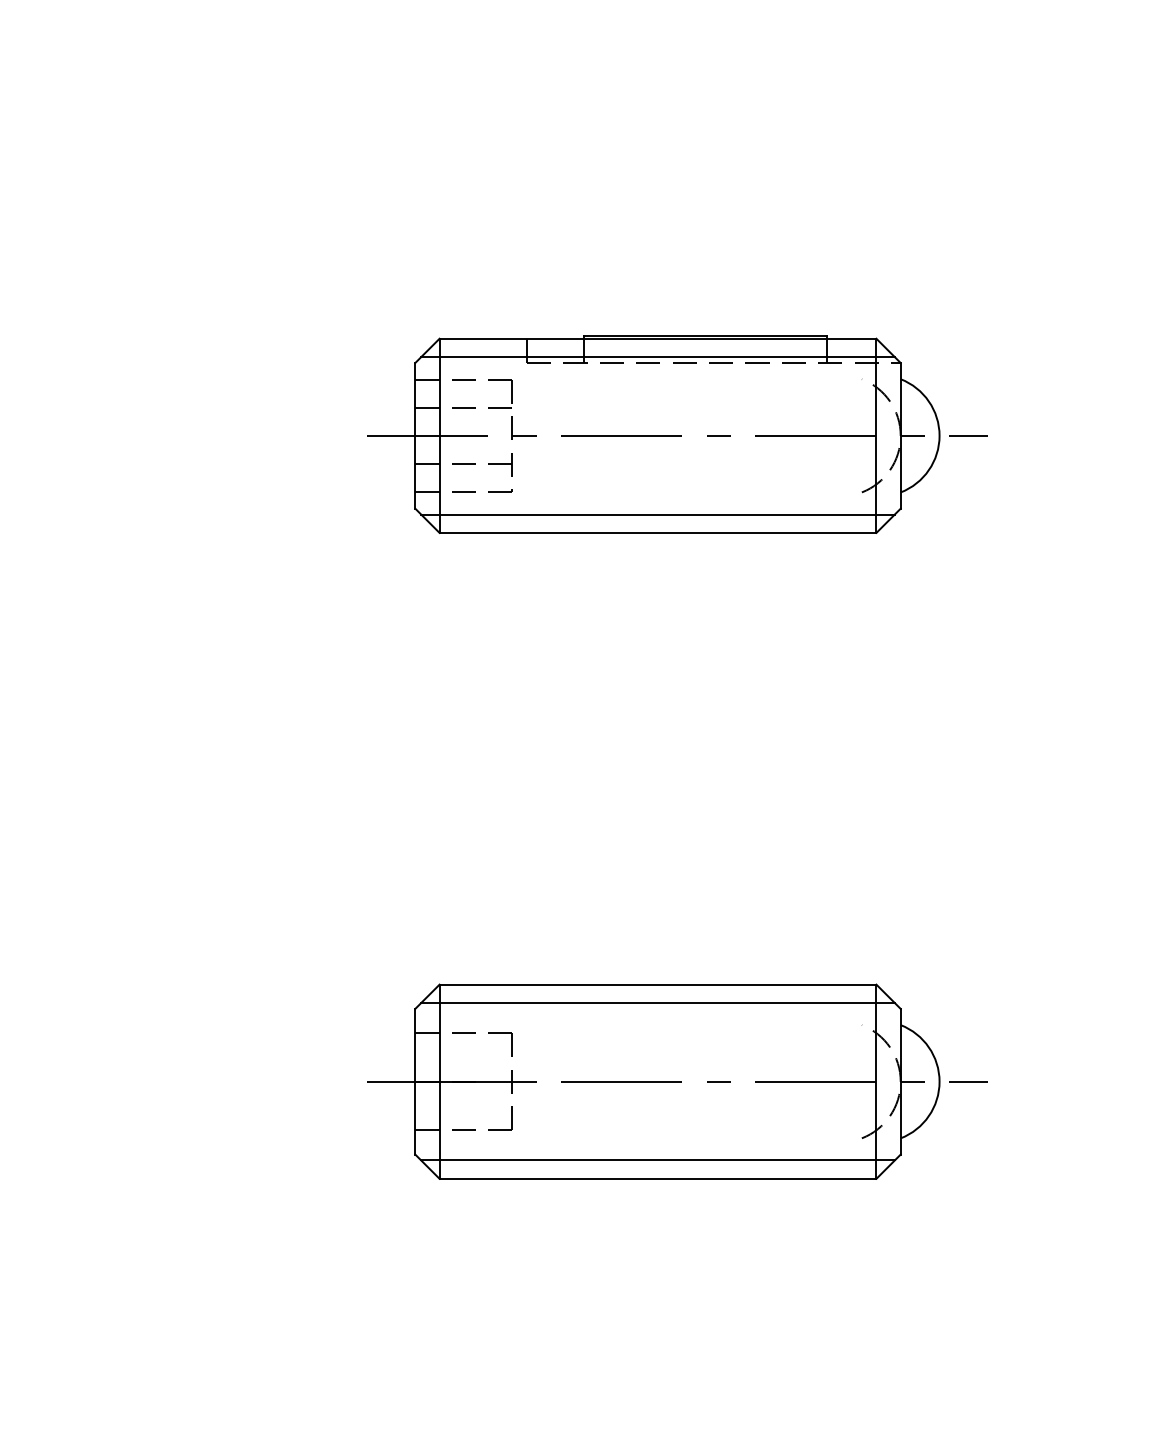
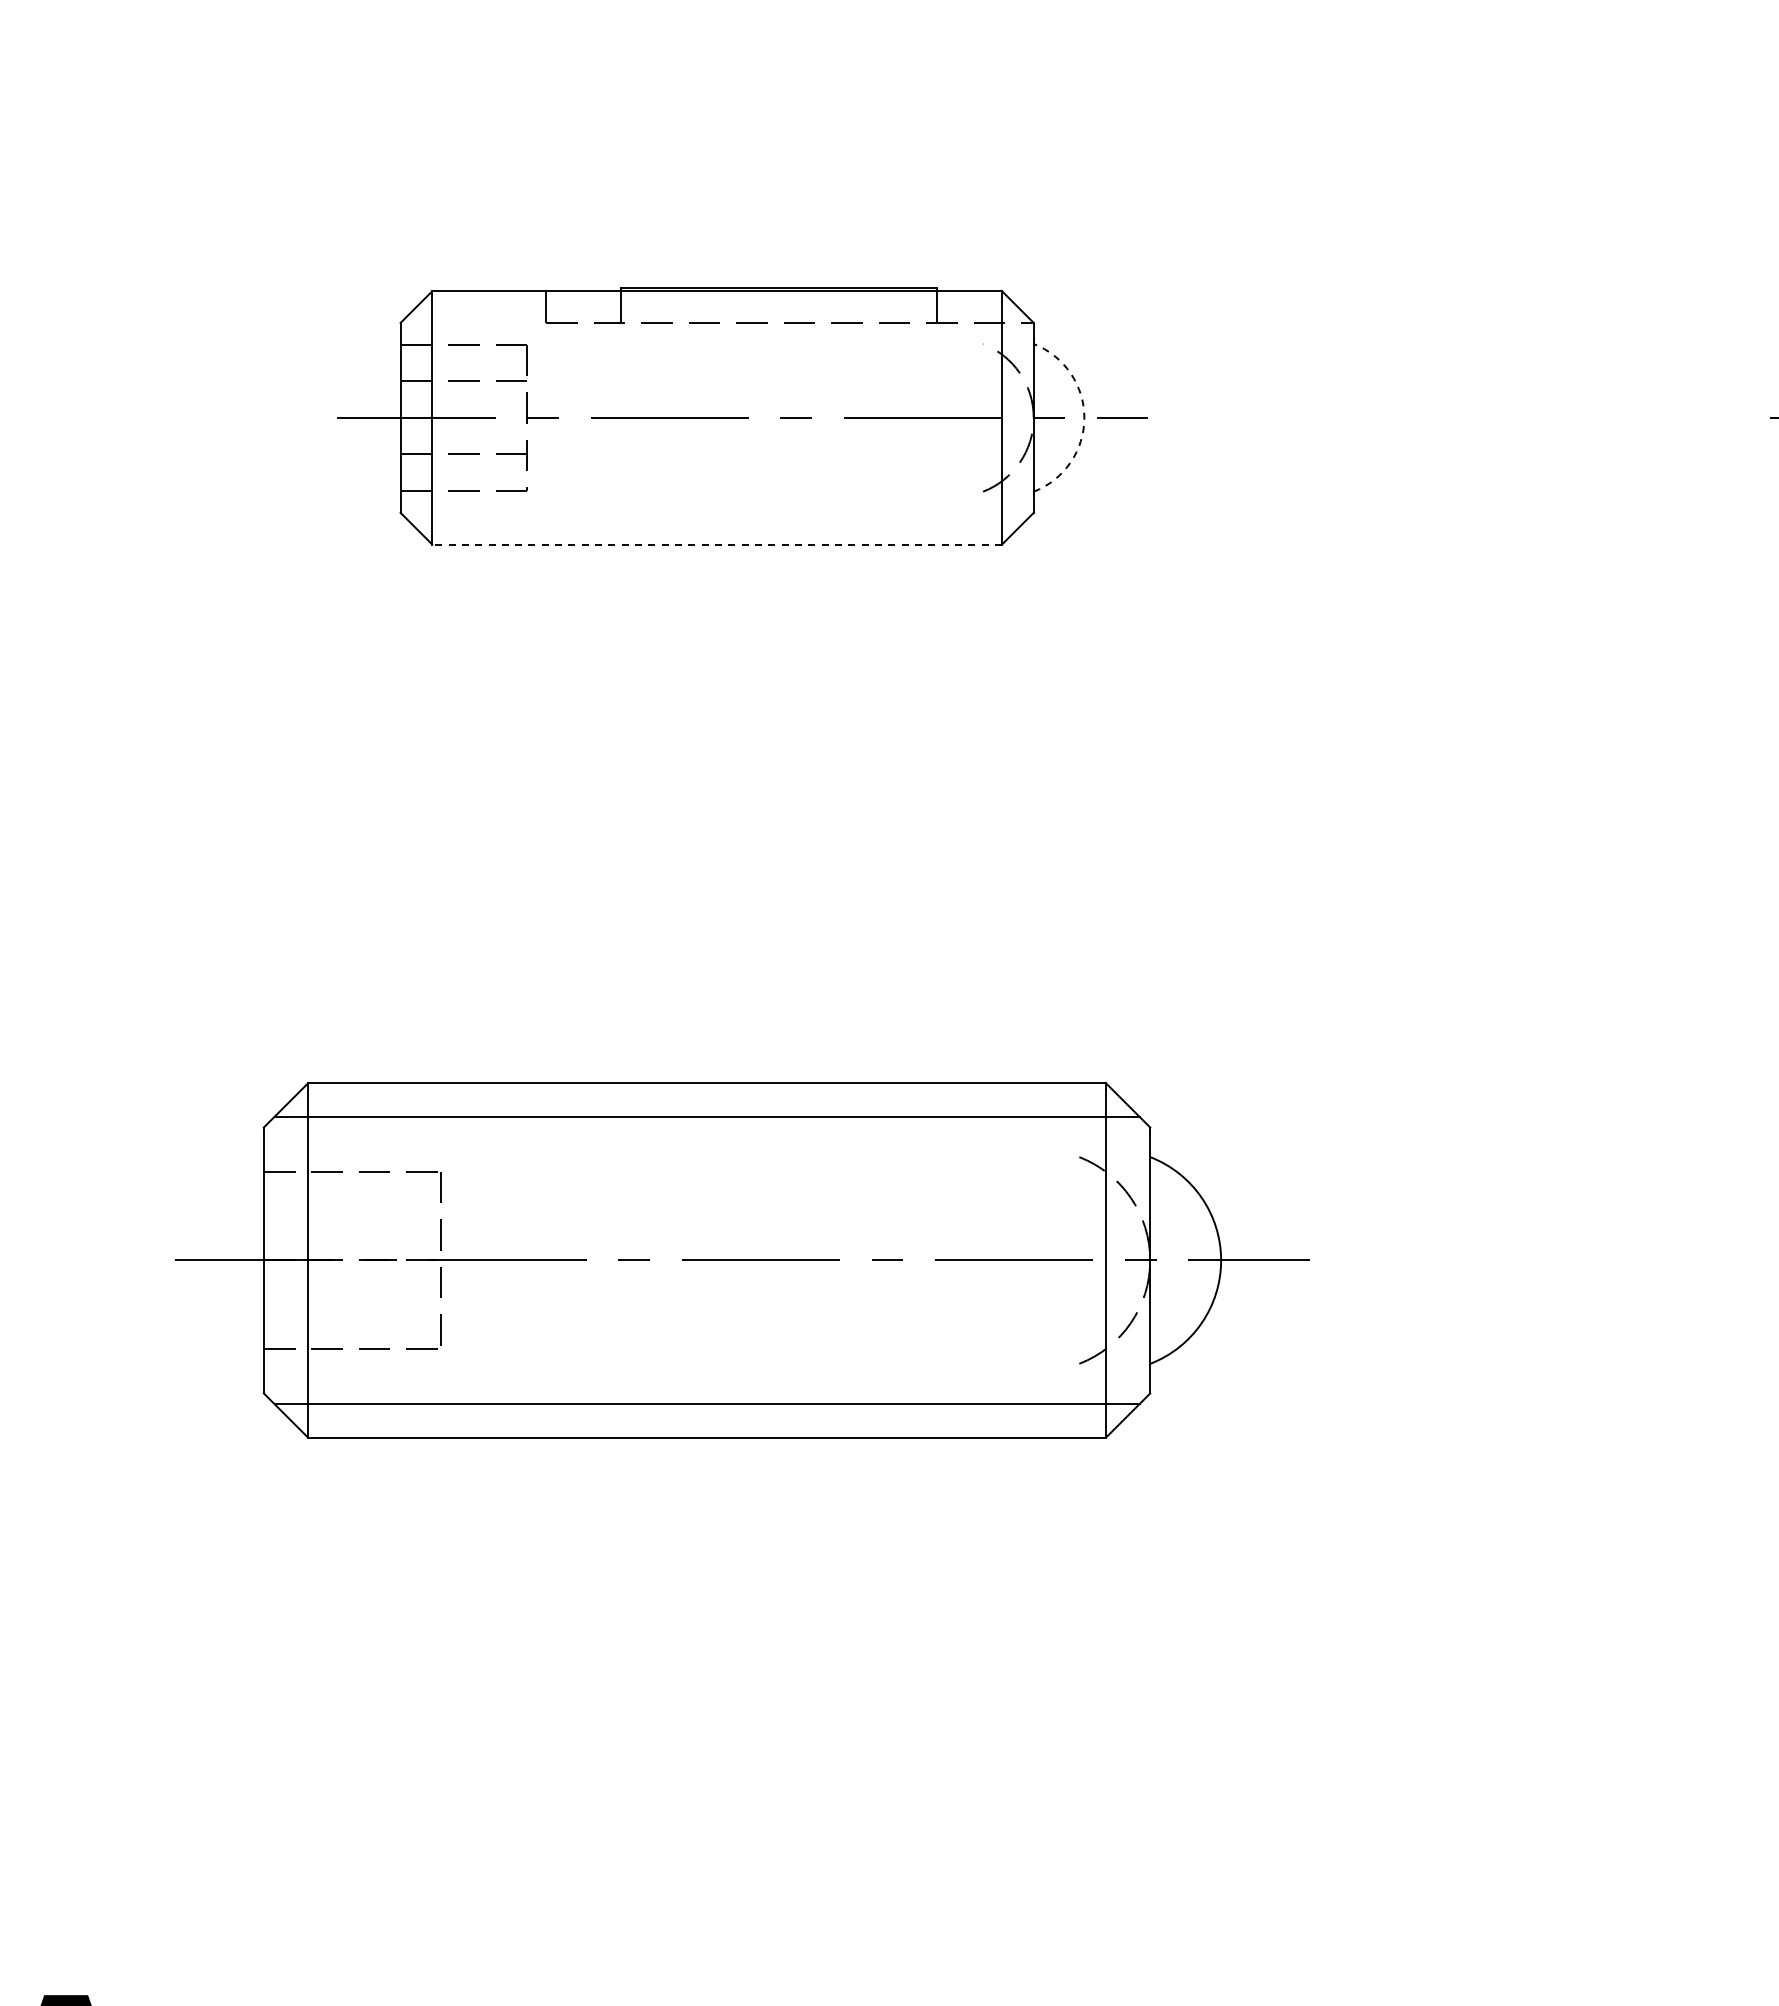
line: (658, 357) -> (717, 315), removed
arc: (939, 435) -> (1084, 417), solid -> dashed
line: (658, 514) -> (717, 520), removed
line: (658, 532) -> (717, 544), solid -> dashed
part: (677, 1081) -> (742, 1259), size x1.4

